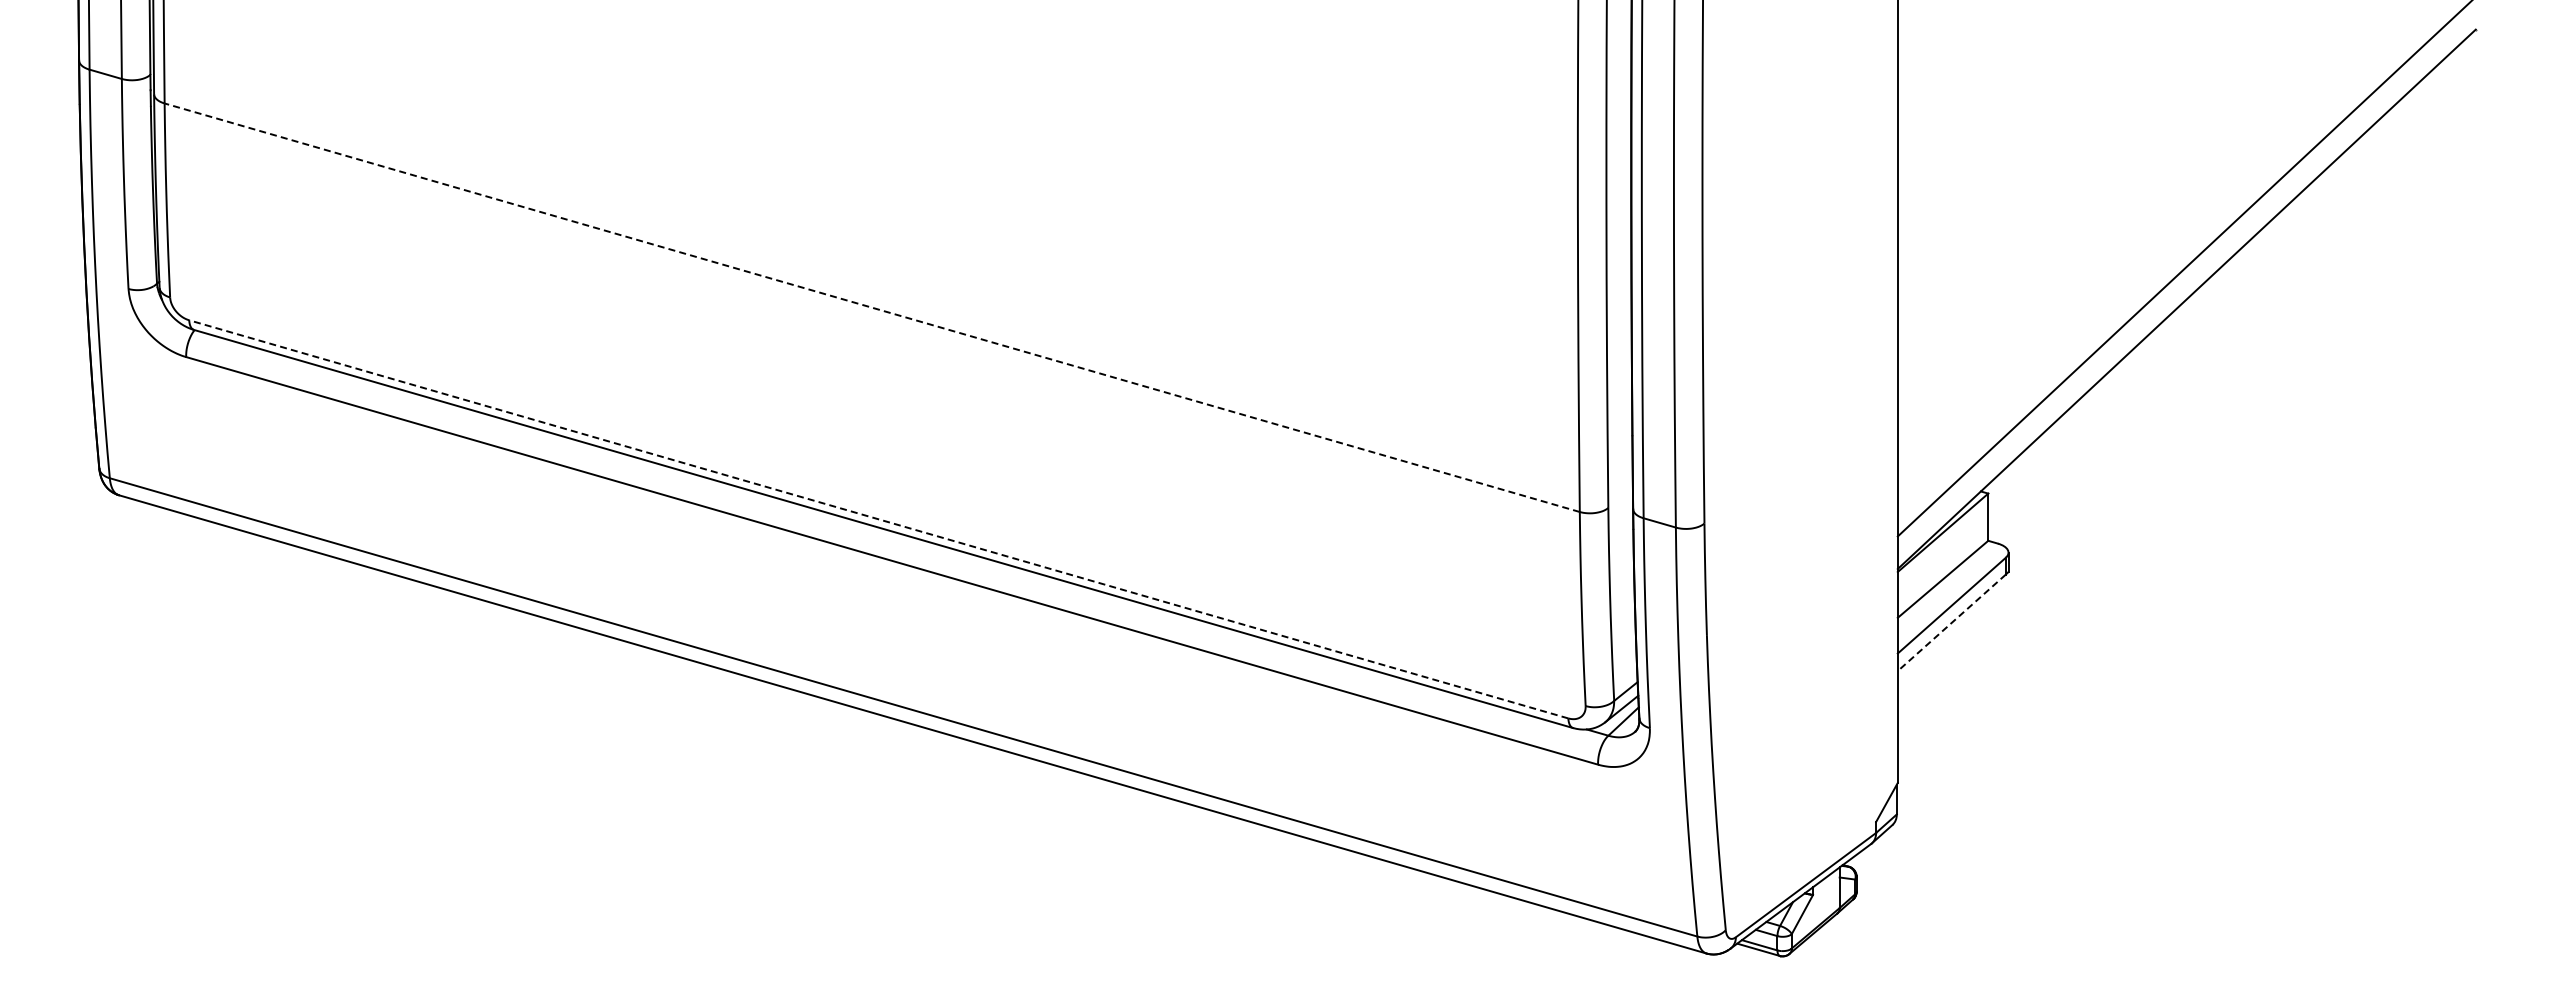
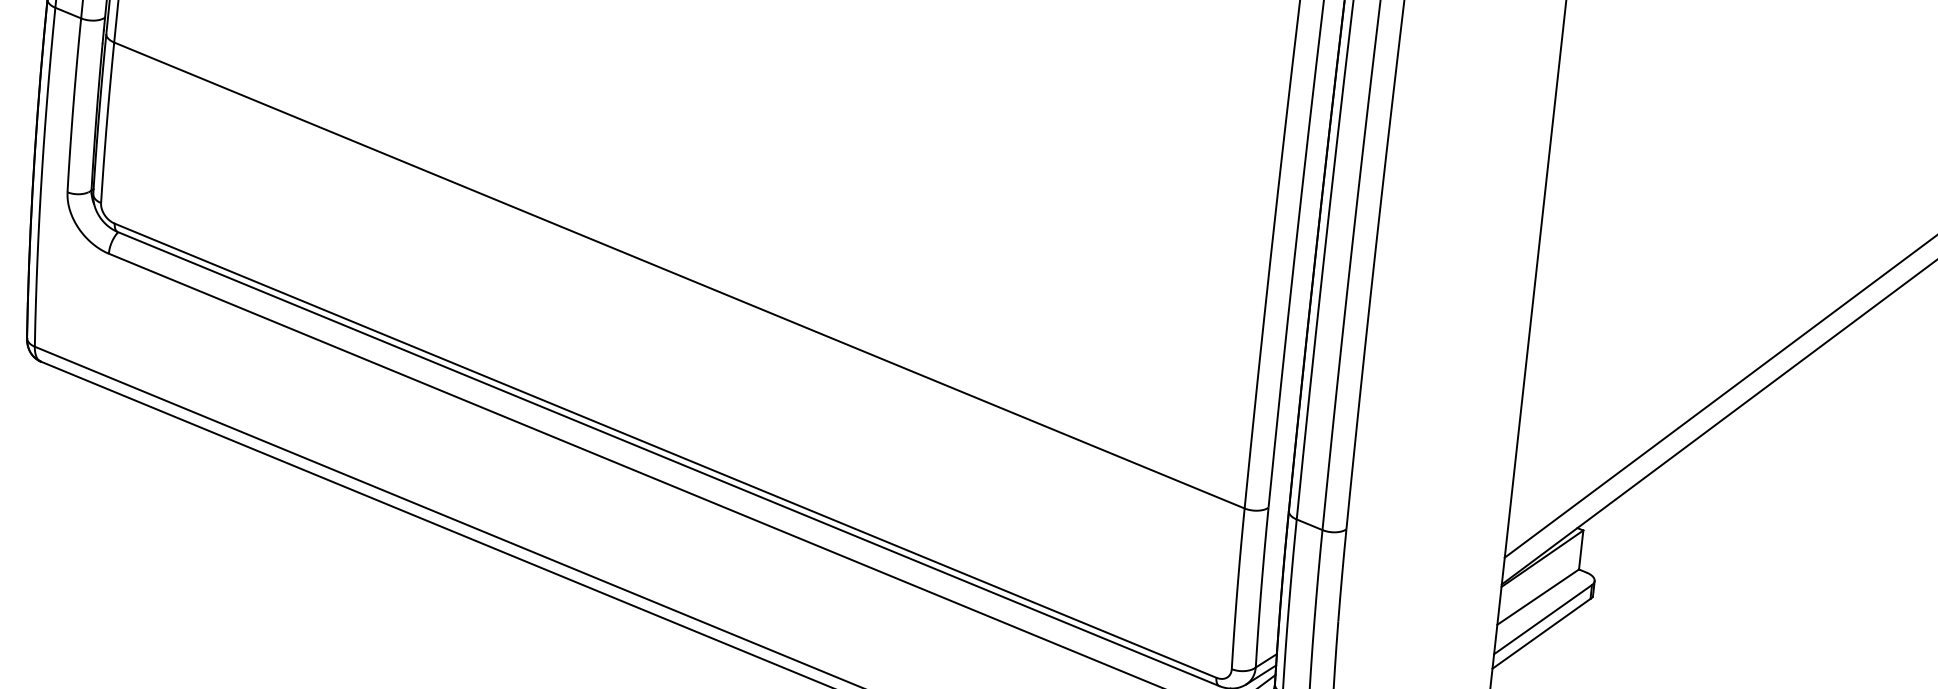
line: (871, 307) -> (678, 275), dashed -> solid
line: (878, 519) -> (665, 450), dashed -> solid
line: (1951, 623) -> (1541, 634), dashed -> solid

